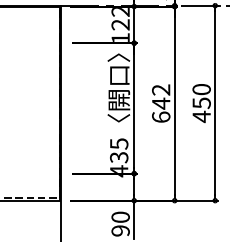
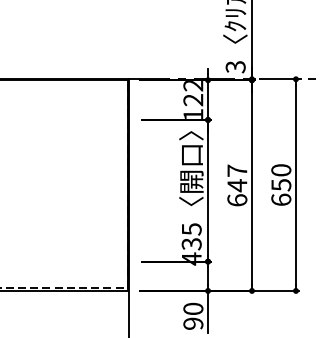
text: (161, 89) -> (237, 170), 642 -> 647
text: (201, 116) -> (281, 199), 450 -> 650

